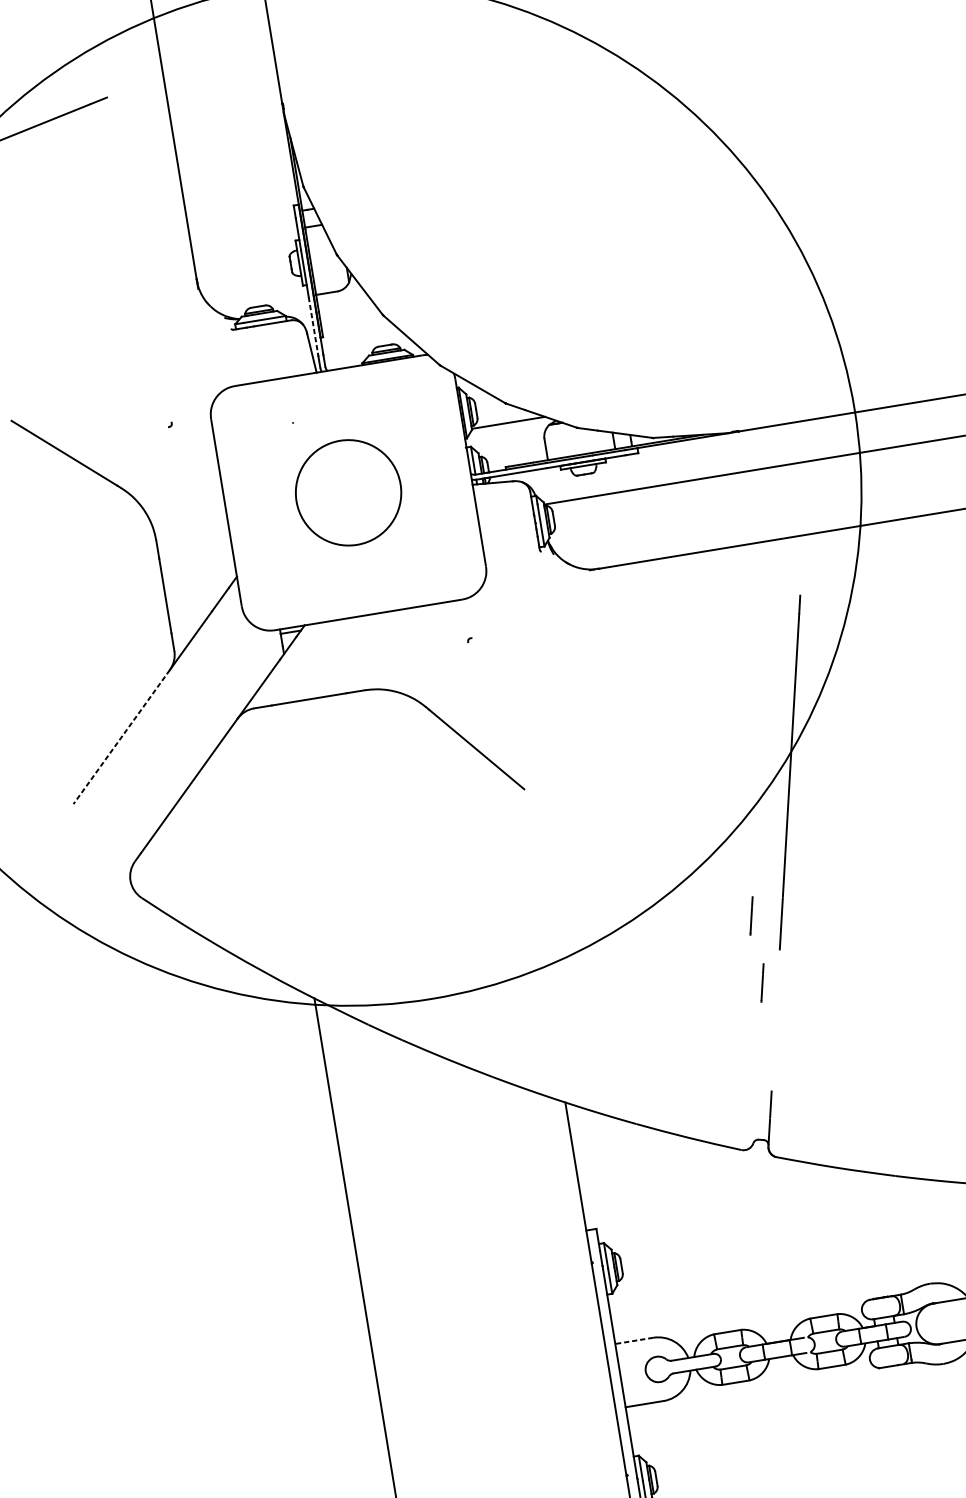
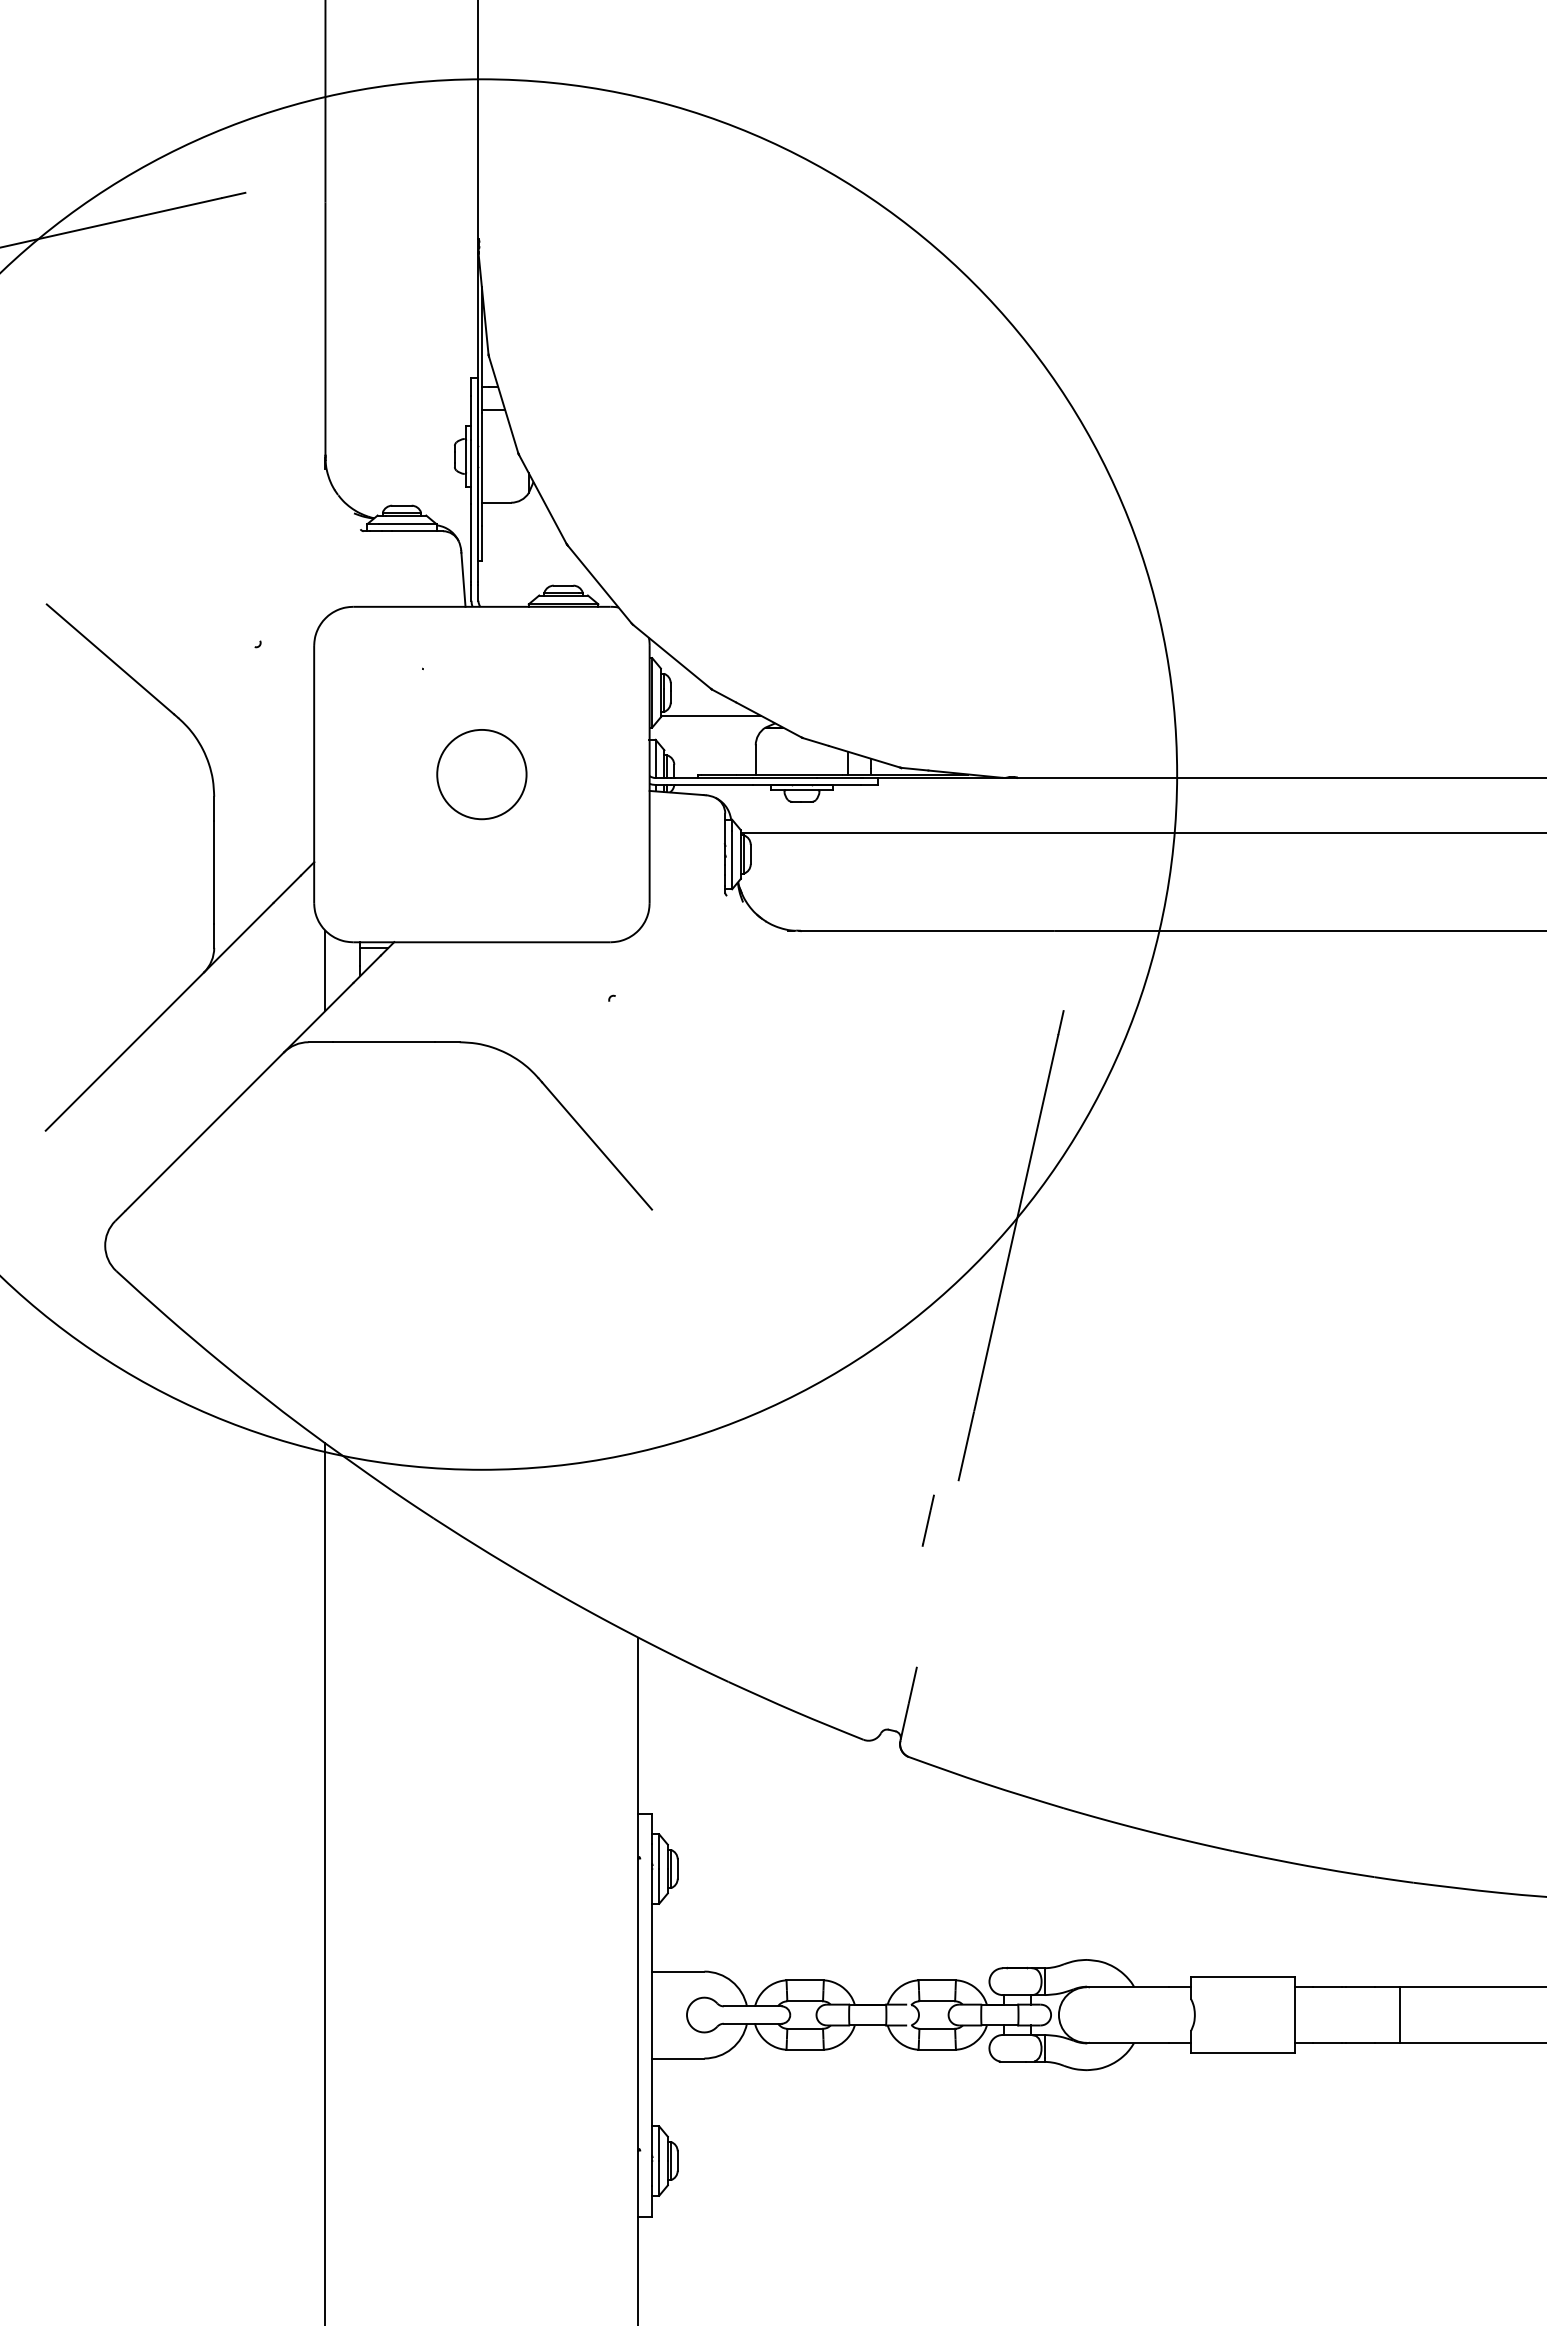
line: (313, 325) -> (471, 542), dashed -> solid
circle: (348, 492) -> (481, 774), size x0.62
line: (258, 654) -> (325, 970), added
line: (121, 737) -> (124, 1051), dashed -> solid
line: (750, 915) -> (927, 1428), removed
line: (633, 1340) -> (677, 1971), dashed -> solid

